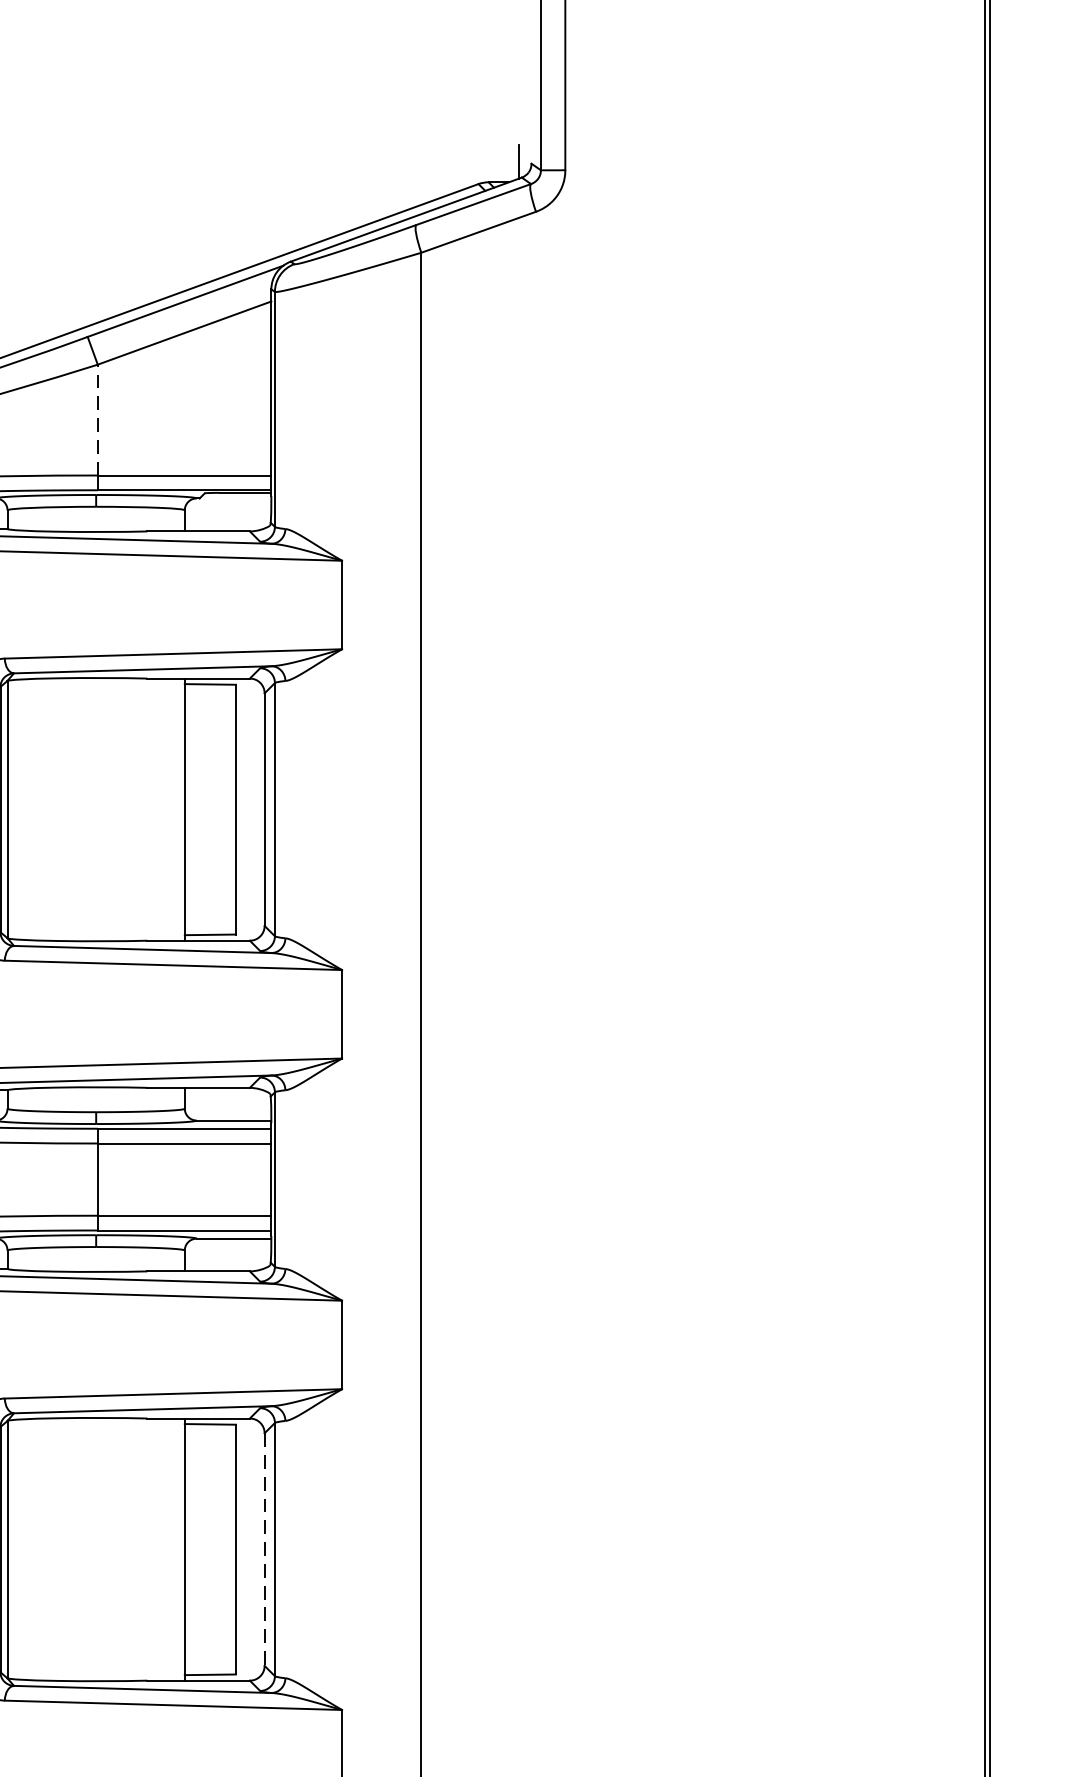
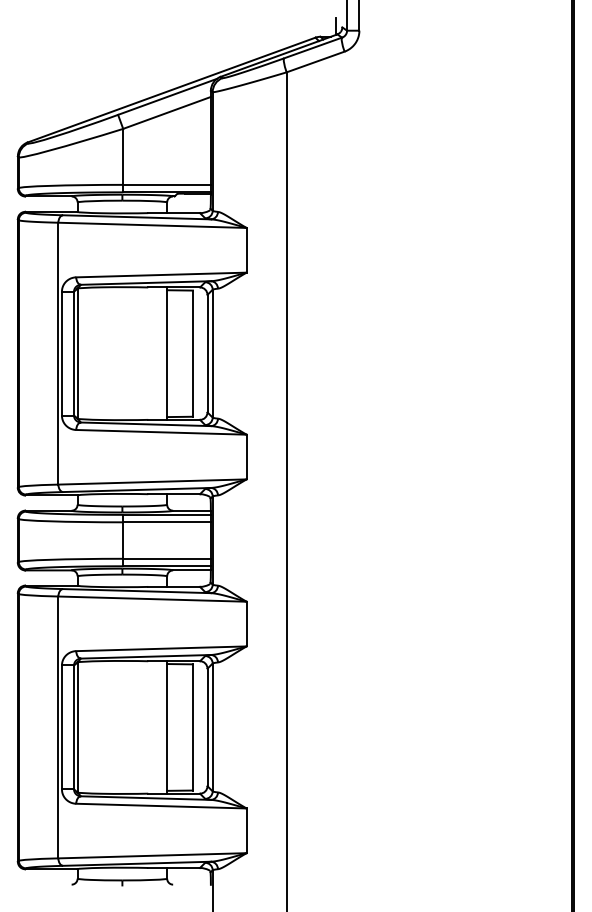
line: (98, 419) -> (123, 156), dashed -> solid
line: (264, 1549) -> (207, 727), dashed -> solid

